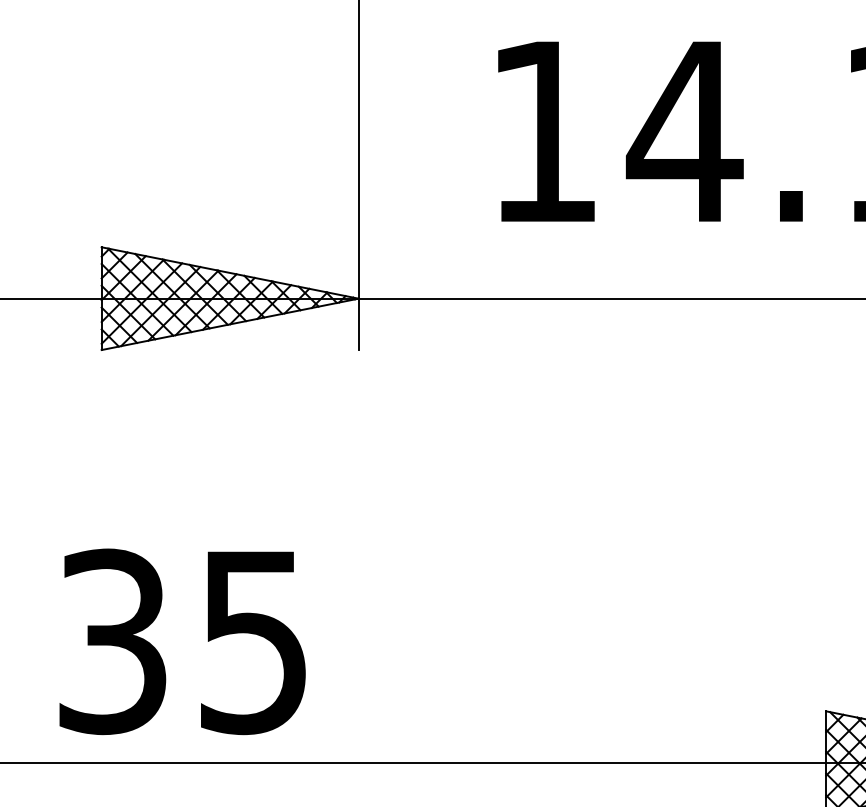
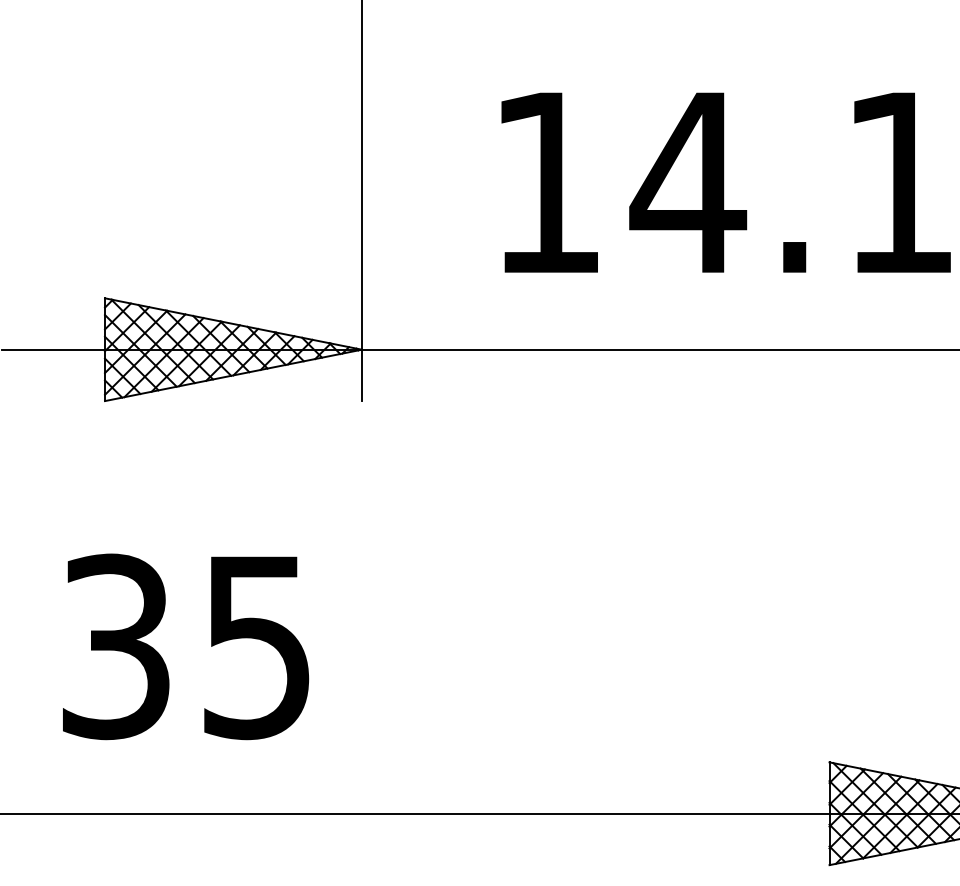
text: (183, 641) -> (186, 646), moved

